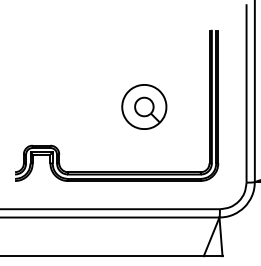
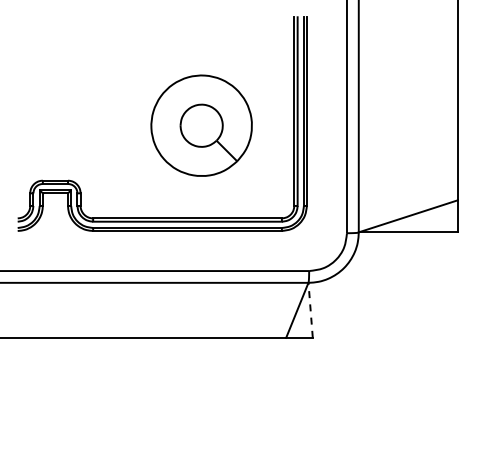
part: (144, 106) -> (201, 125), size x1.6
line: (220, 236) -> (310, 310), solid -> dashed

